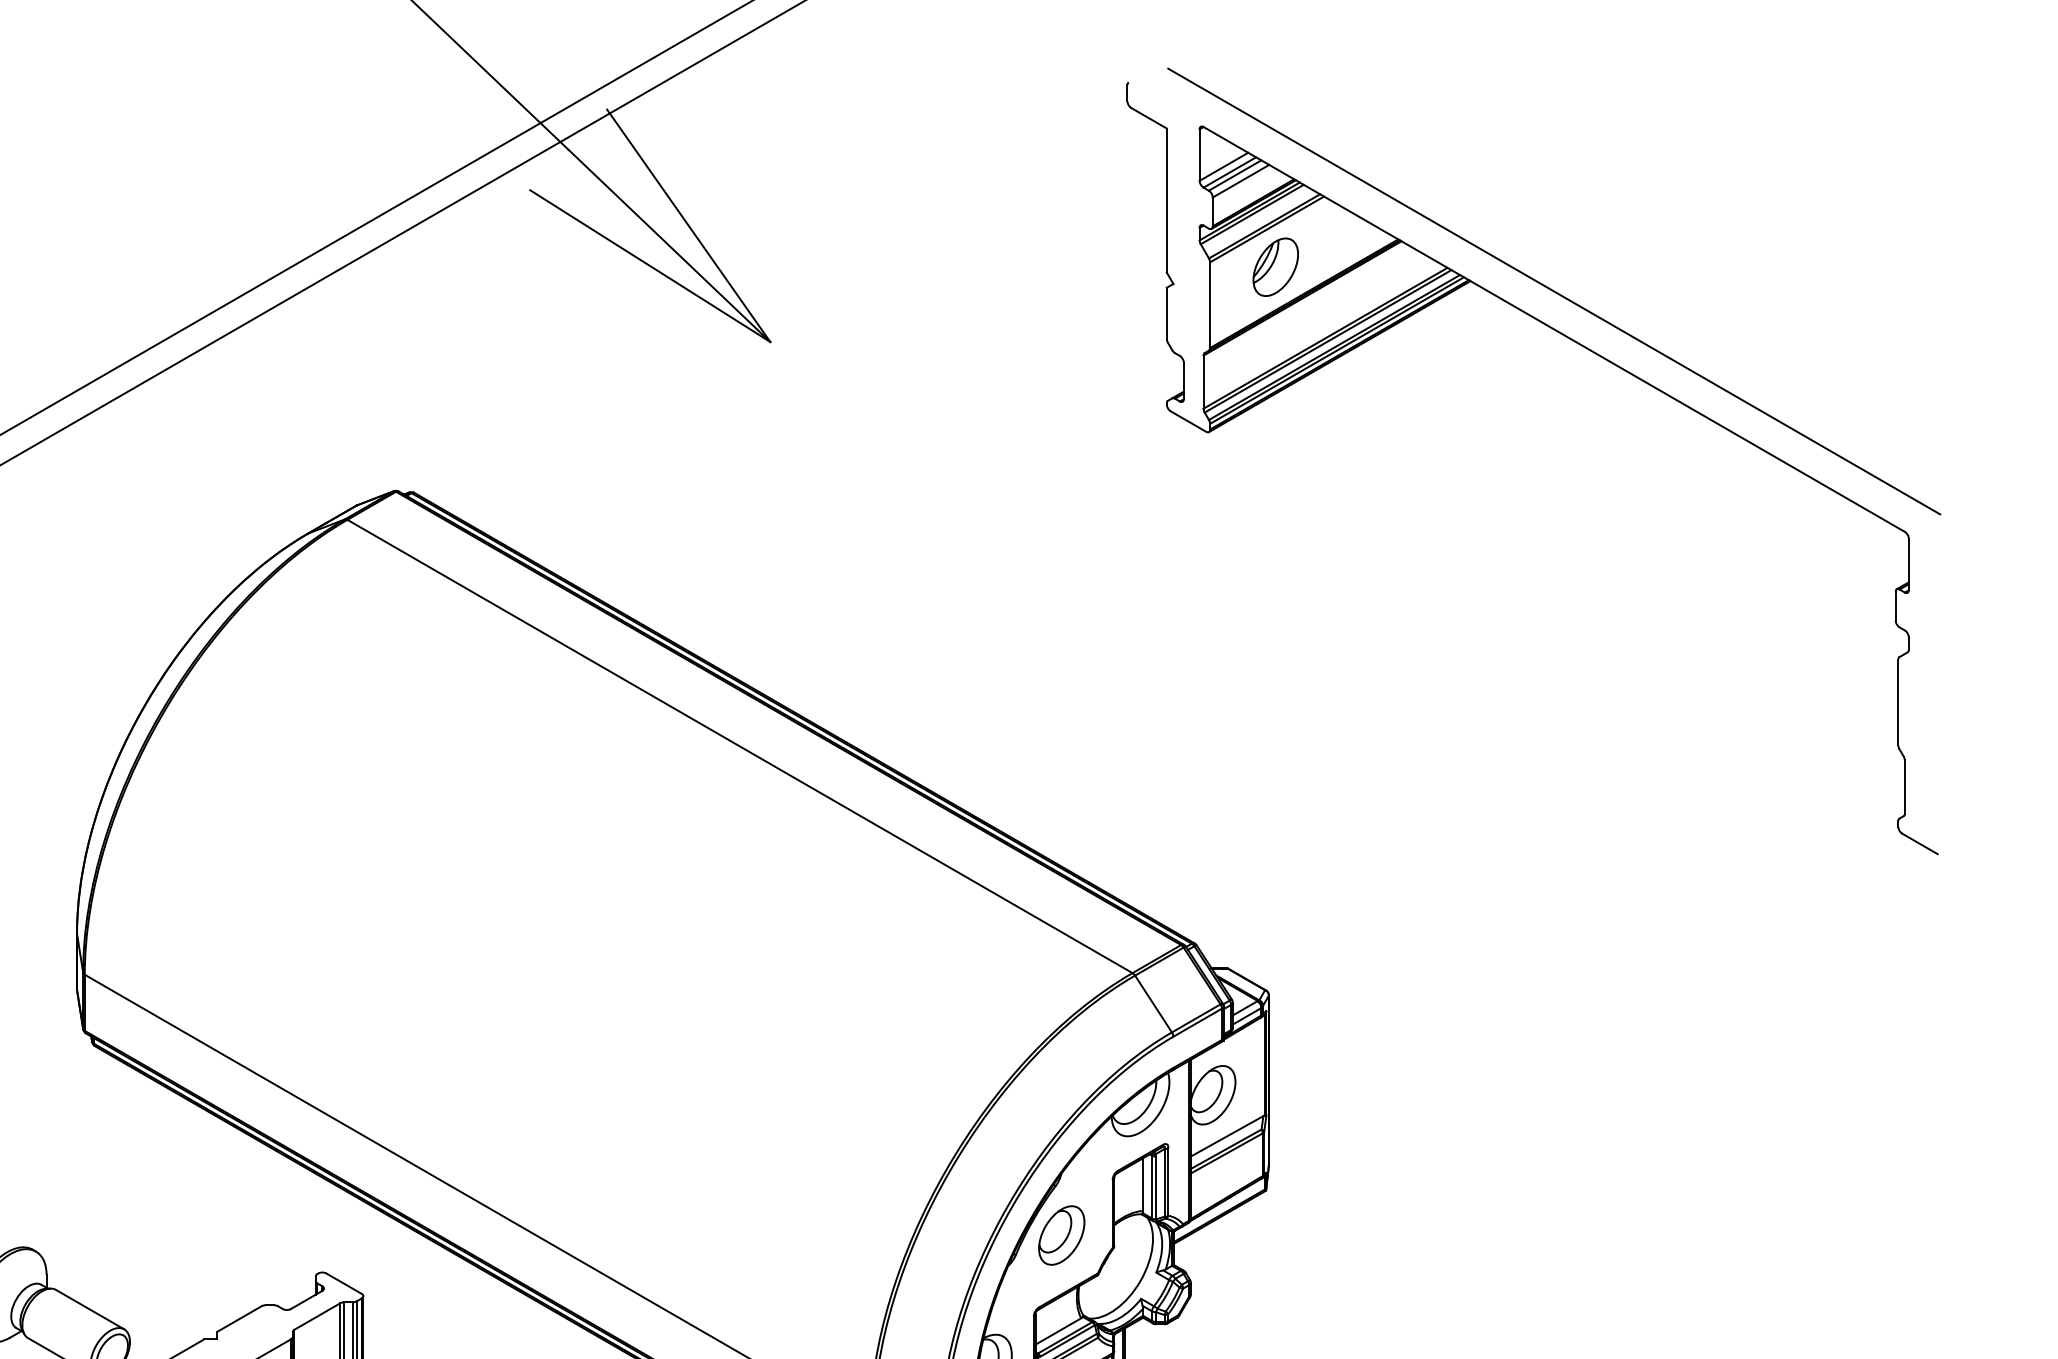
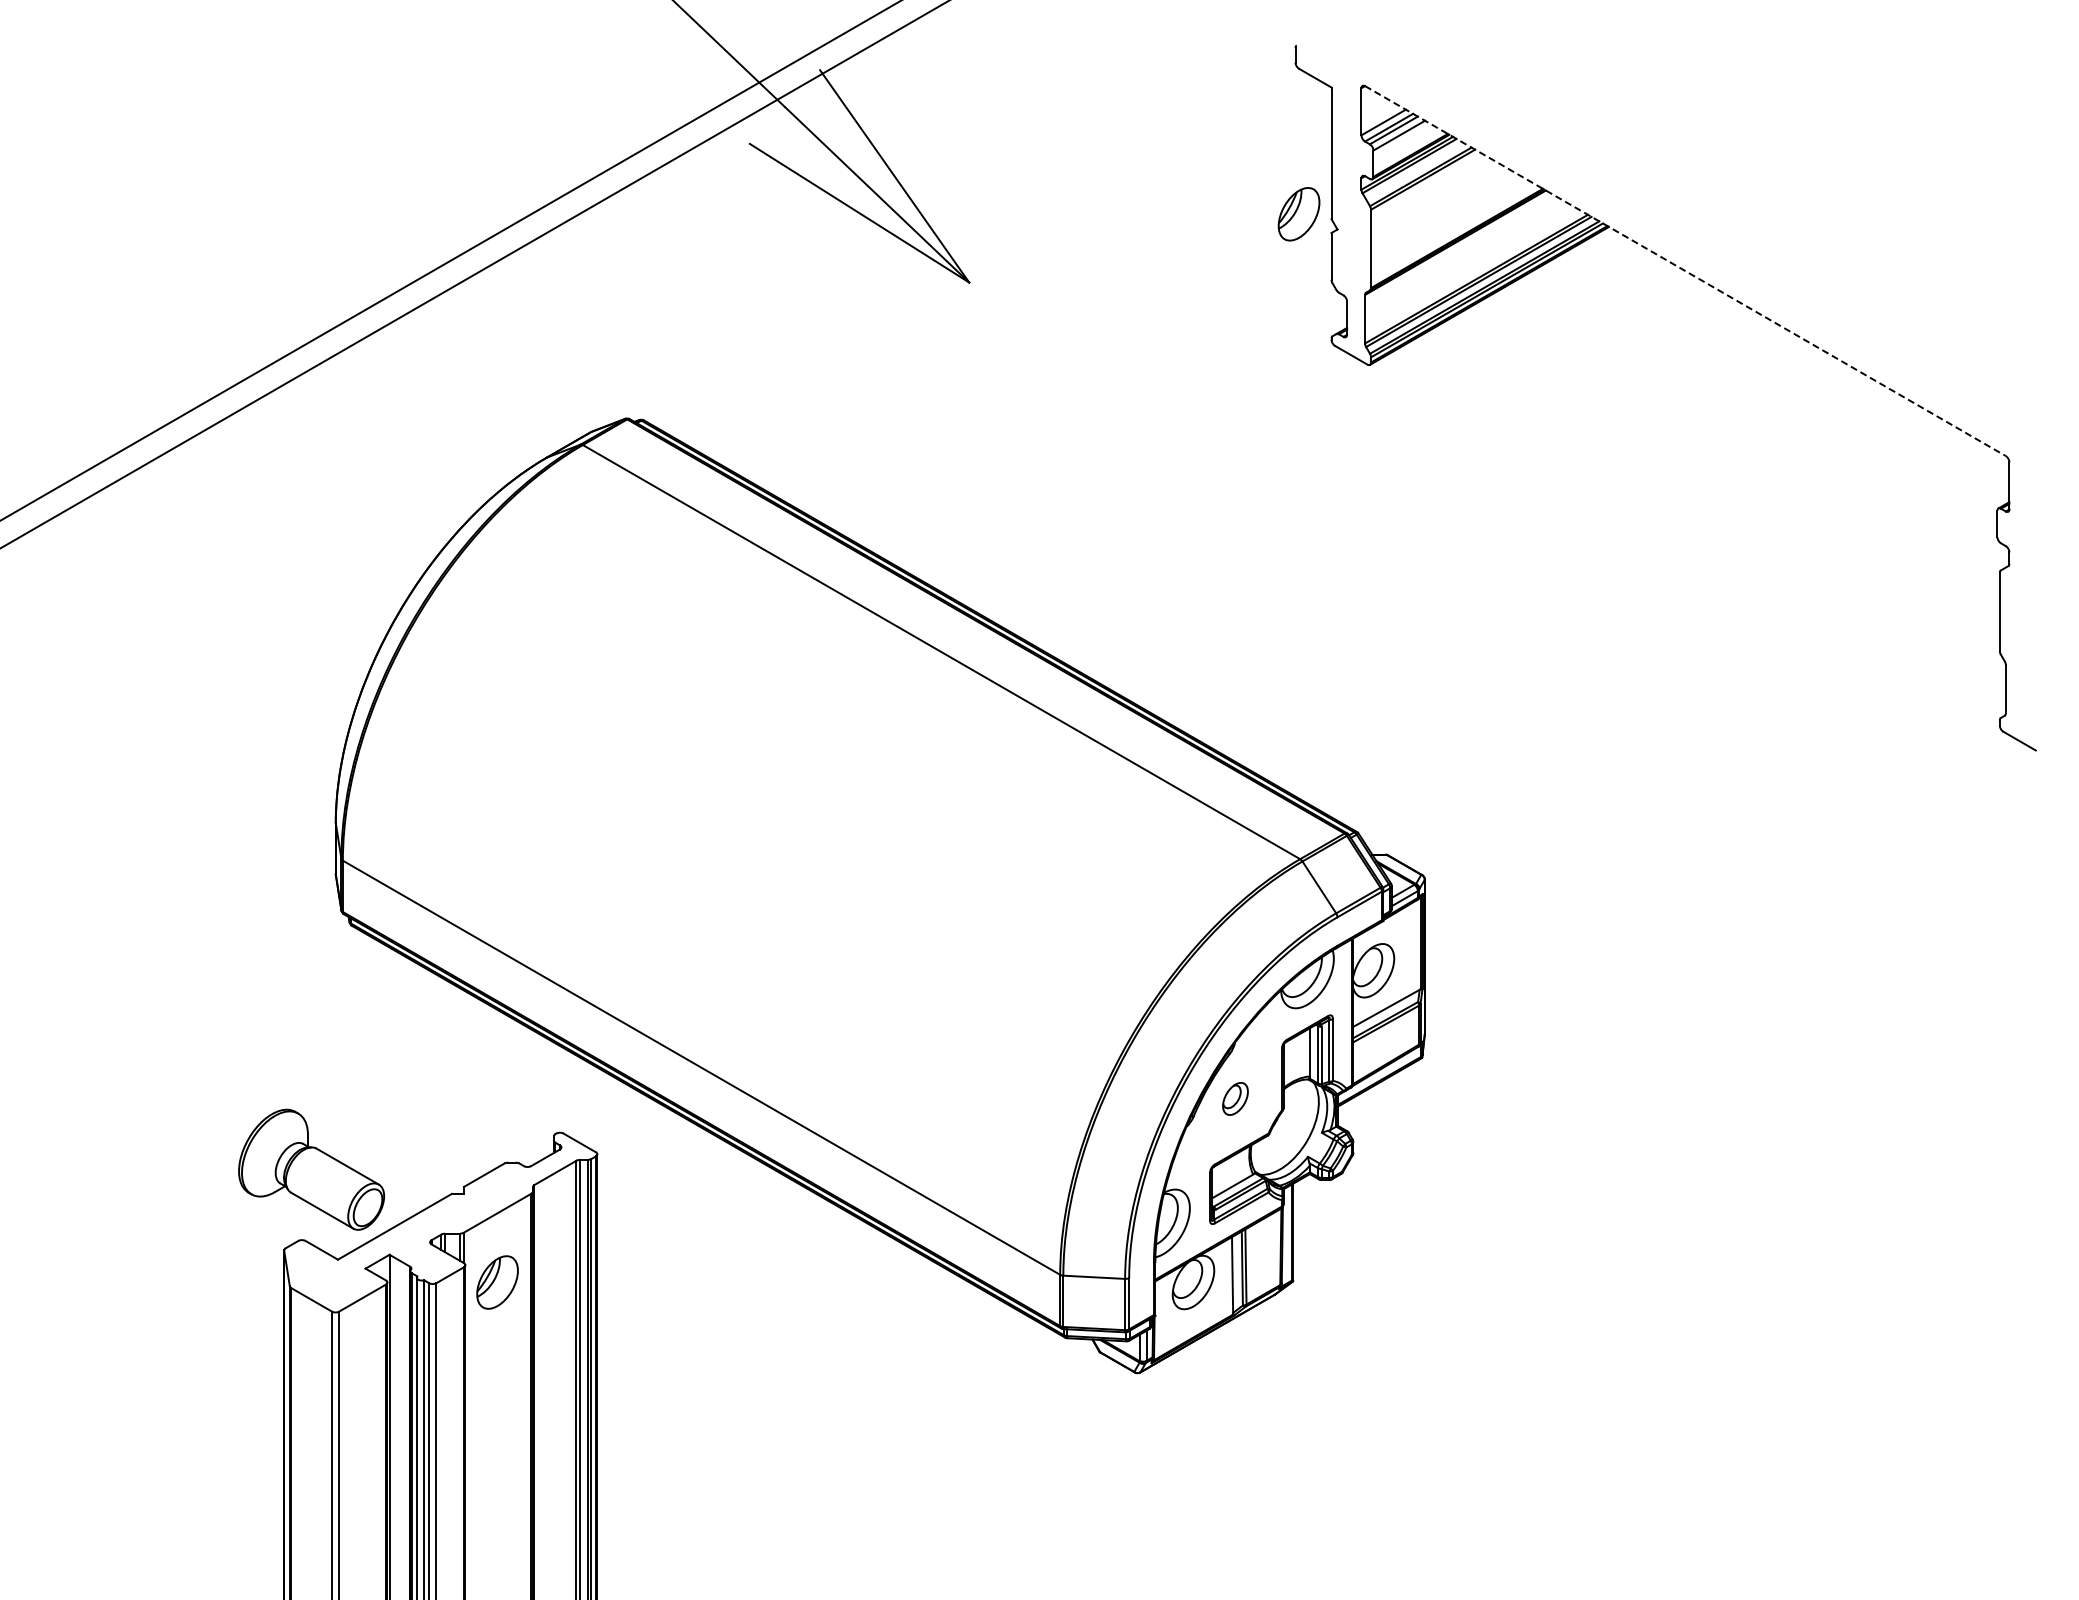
part: (1275, 267) -> (1298, 214), moved
line: (1554, 291) -> (1685, 236), removed
line: (1554, 329) -> (1685, 271), solid -> dashed
part: (1061, 1235) -> (1235, 1098), size x0.6

